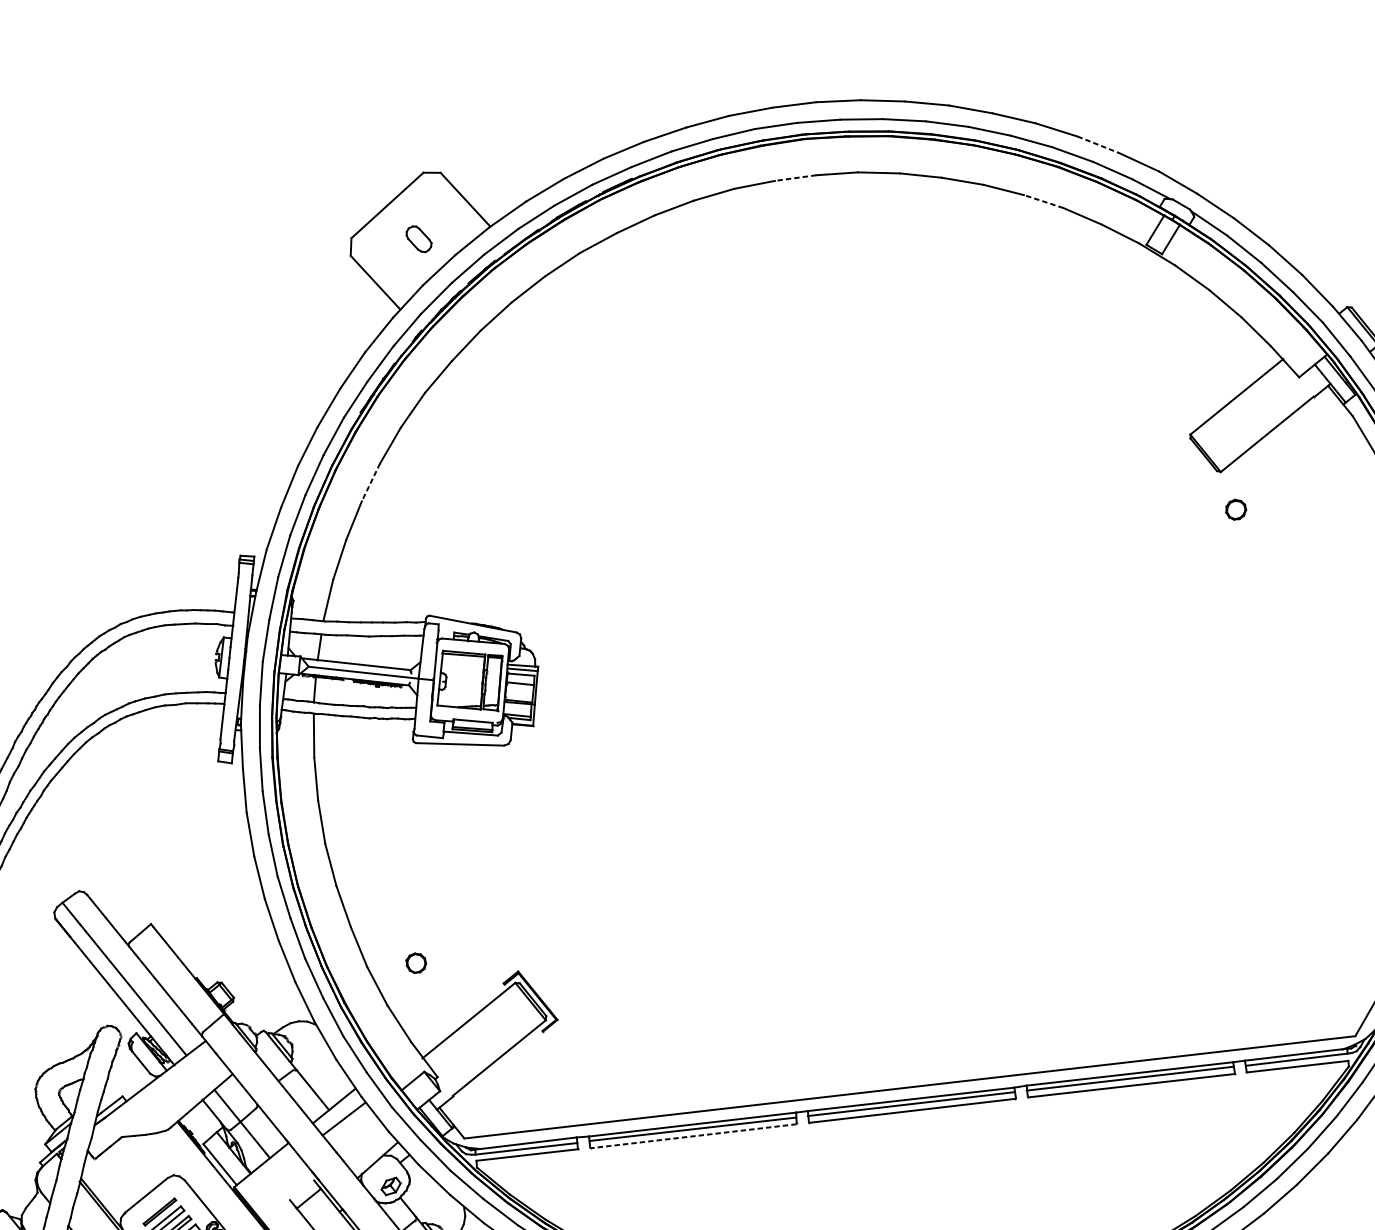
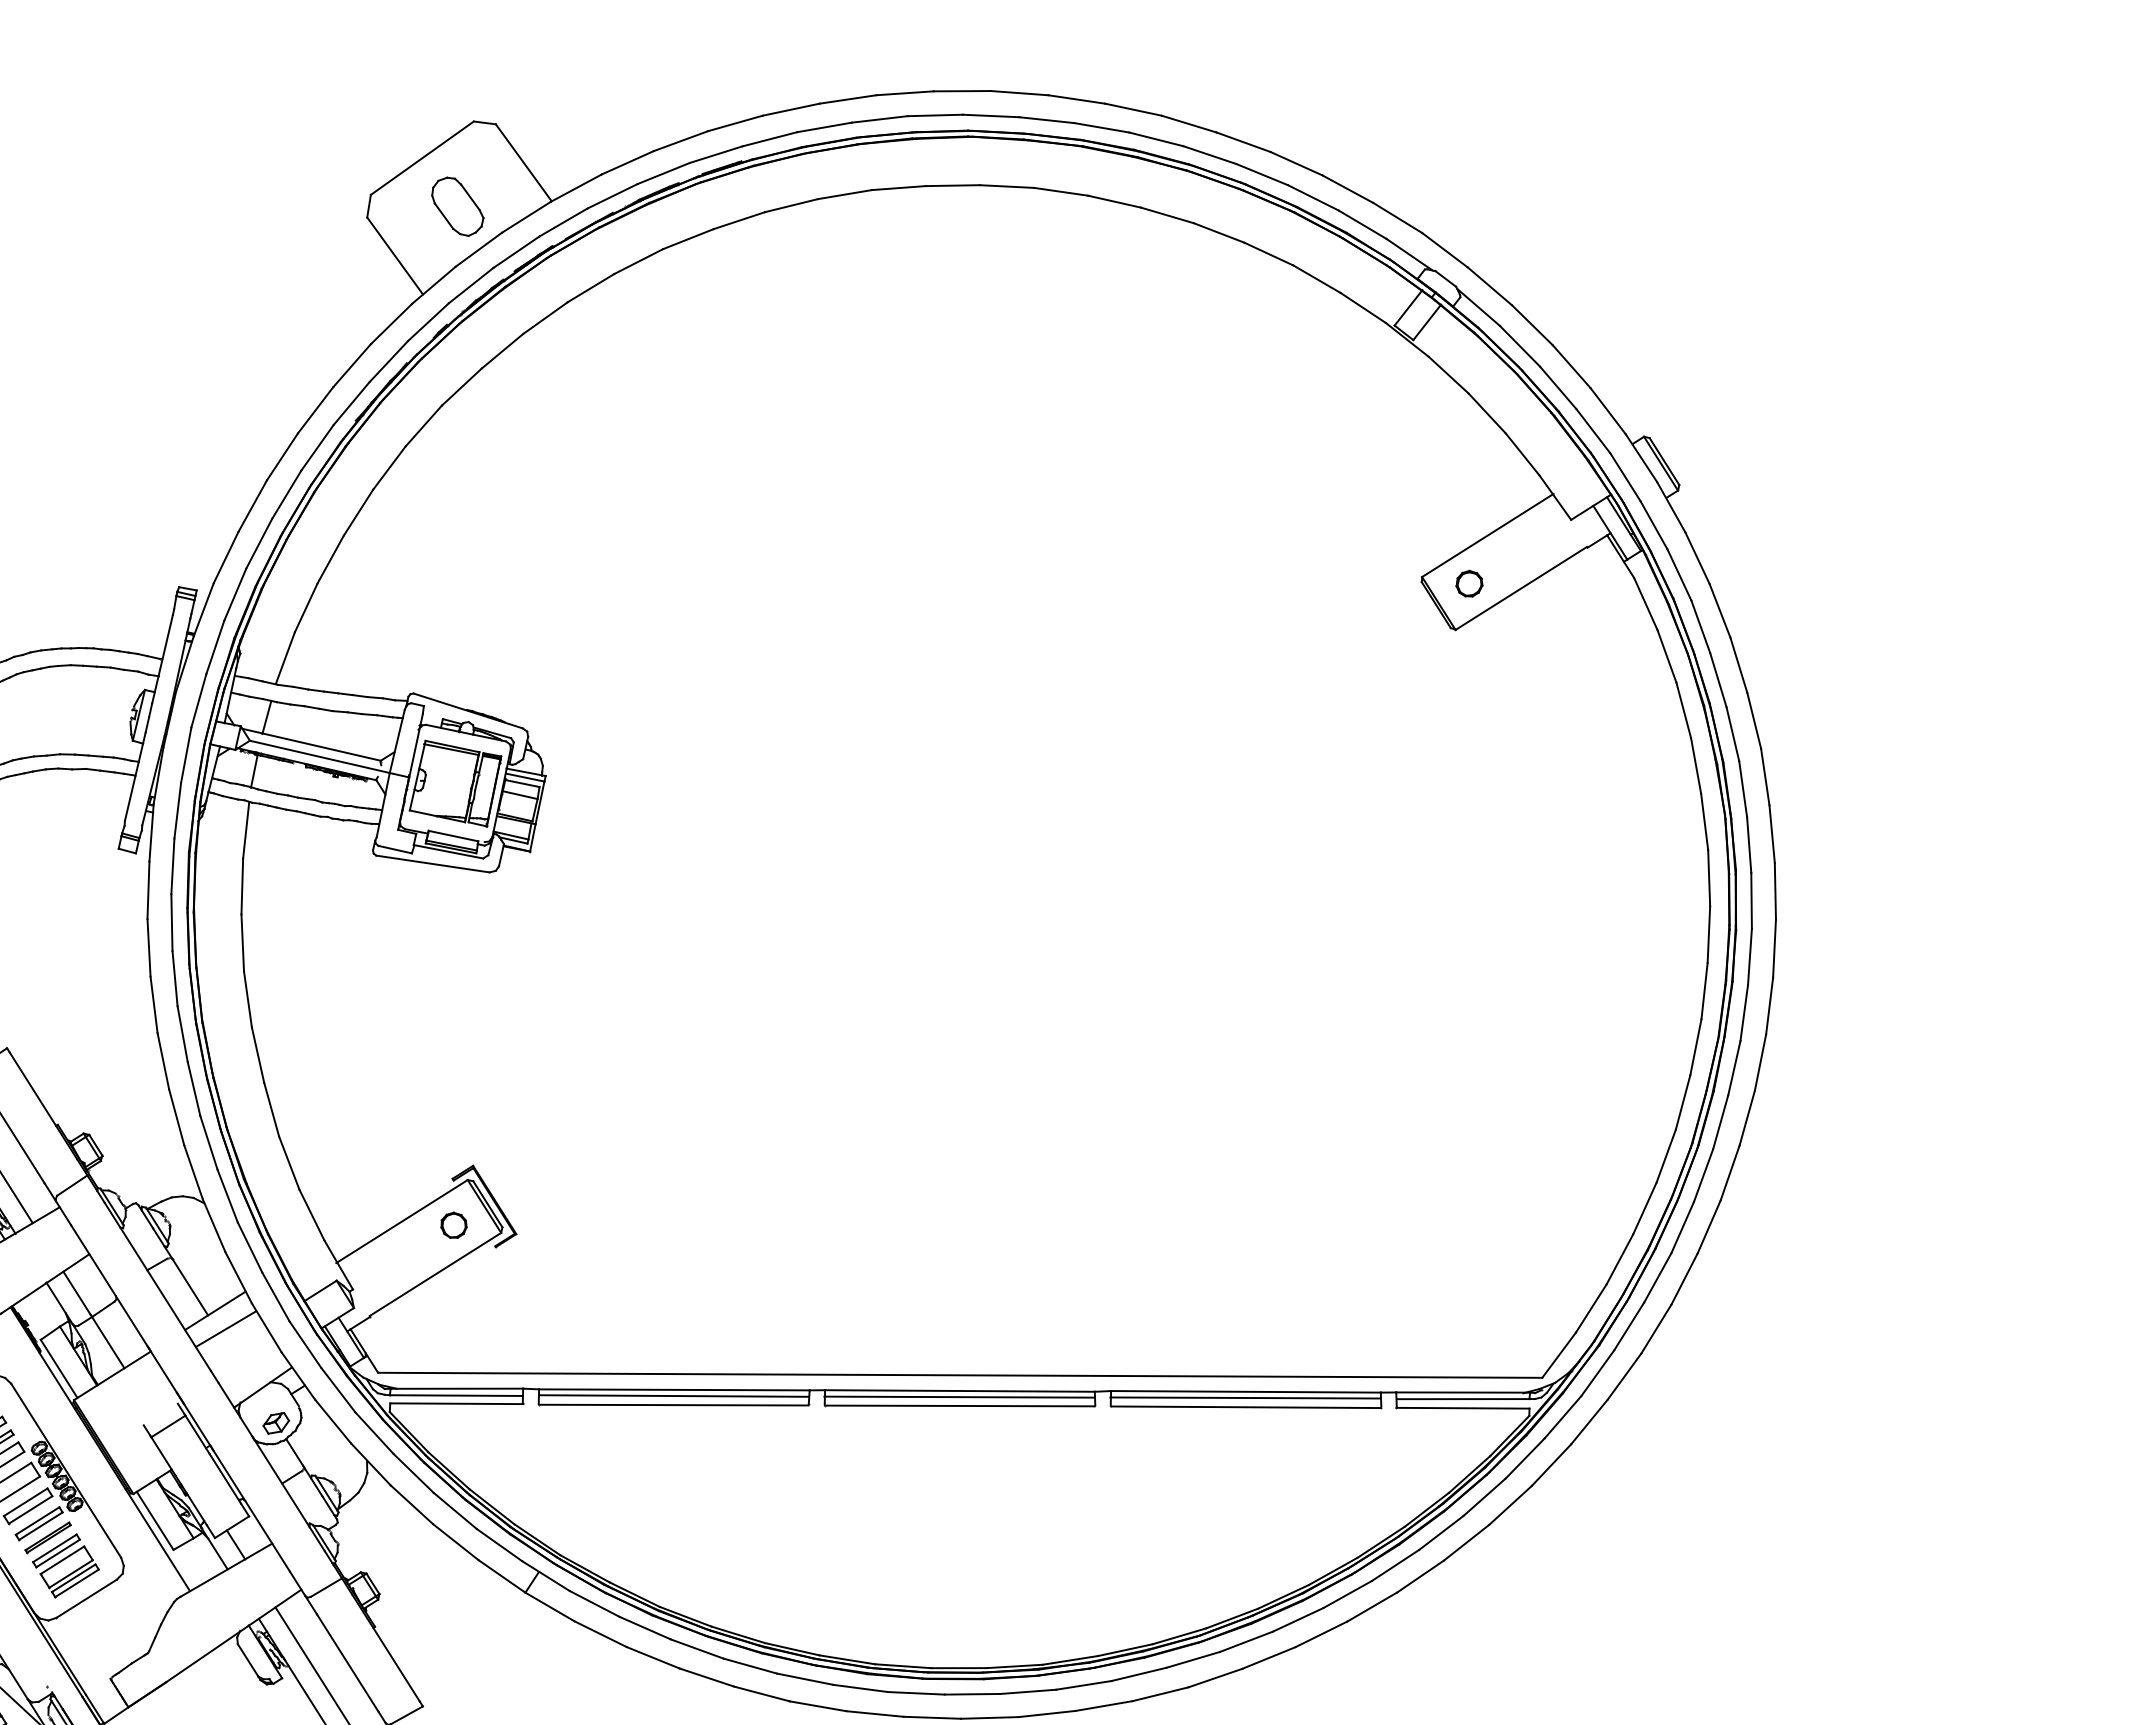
line: (1097, 145) -> (1347, 189), dashed -> solid
line: (795, 177) -> (952, 185), dashed -> solid
line: (1043, 201) -> (1268, 253), dashed -> solid
part: (418, 239) -> (457, 206), size x1.67
line: (371, 483) -> (358, 513), dashed -> solid
part: (1236, 509) -> (1469, 583), moved
part: (415, 962) -> (453, 1224), moved
line: (693, 1136) -> (673, 1405), dashed -> solid

